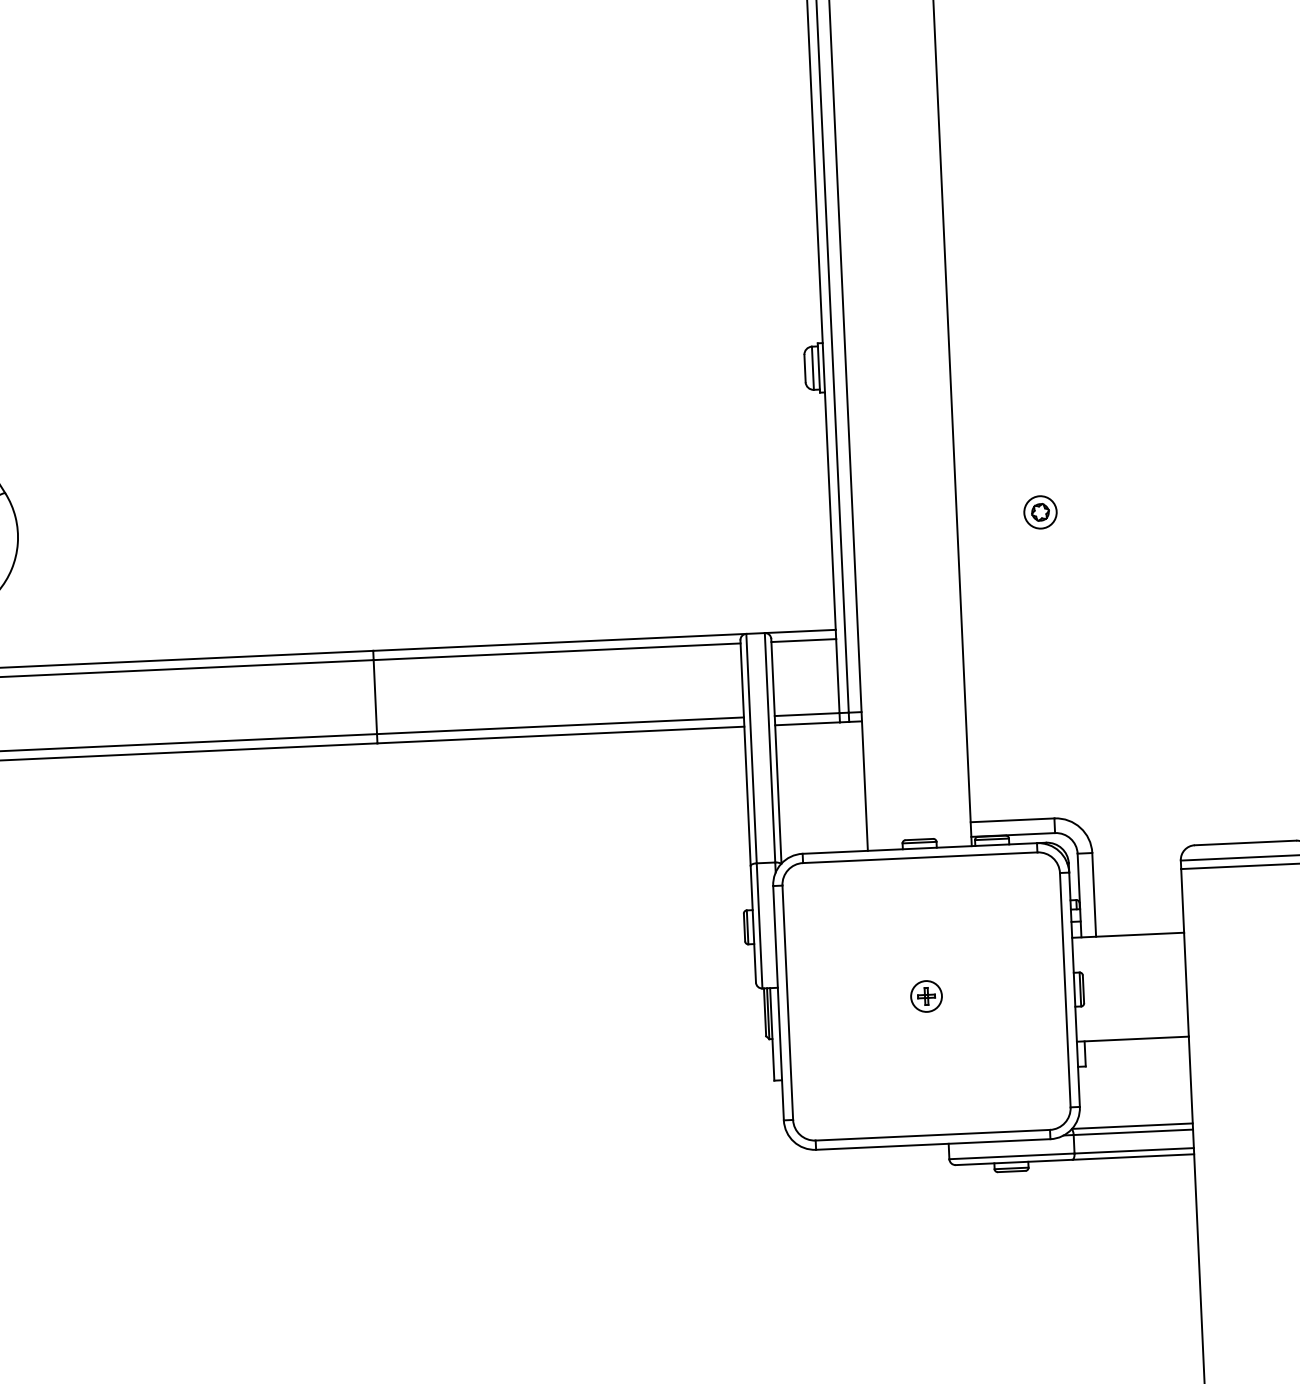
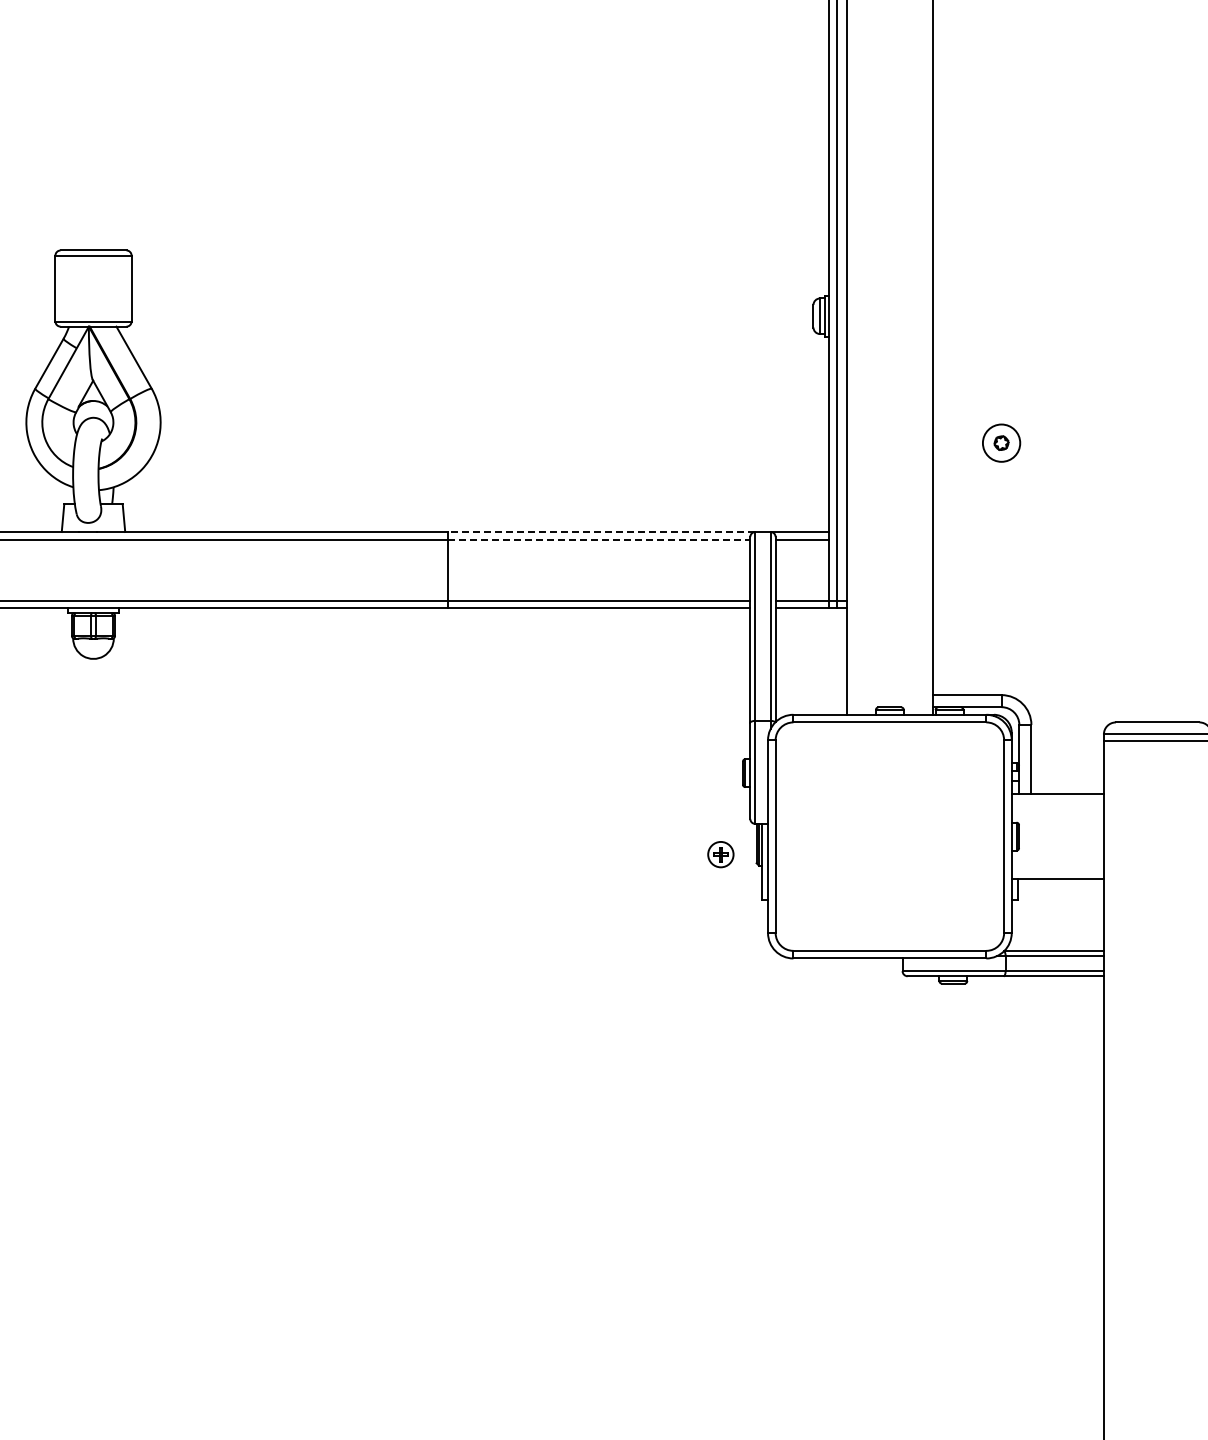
circle: (1040, 511) -> (1001, 442), size x1.4
line: (559, 642) -> (601, 532), solid -> dashed
line: (557, 651) -> (599, 539), solid -> dashed
part: (926, 996) -> (720, 854), moved

